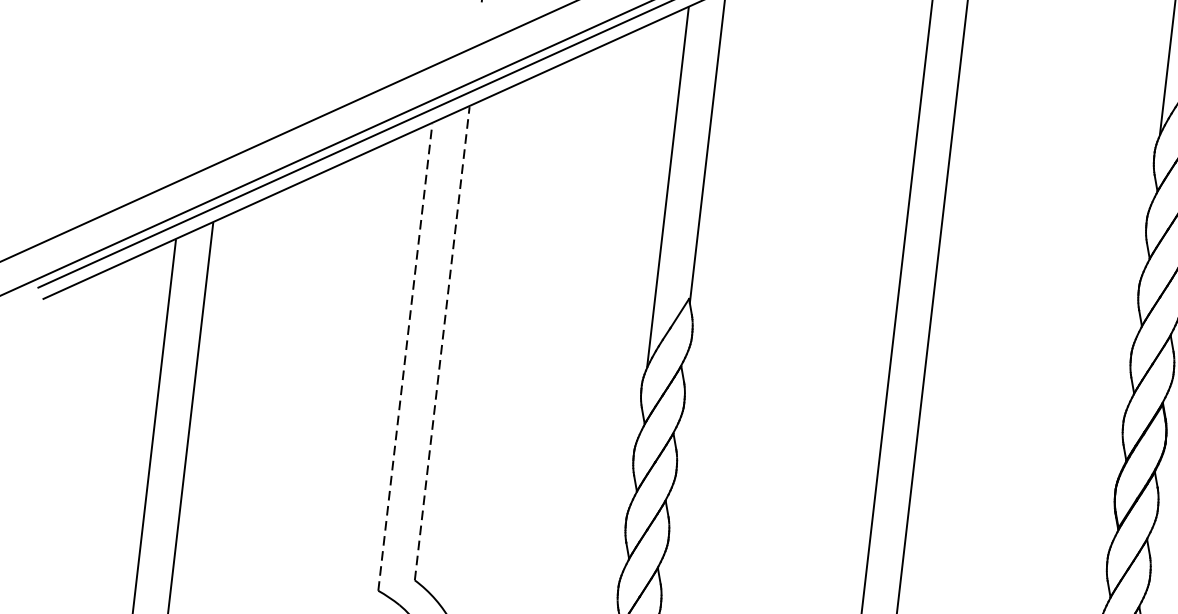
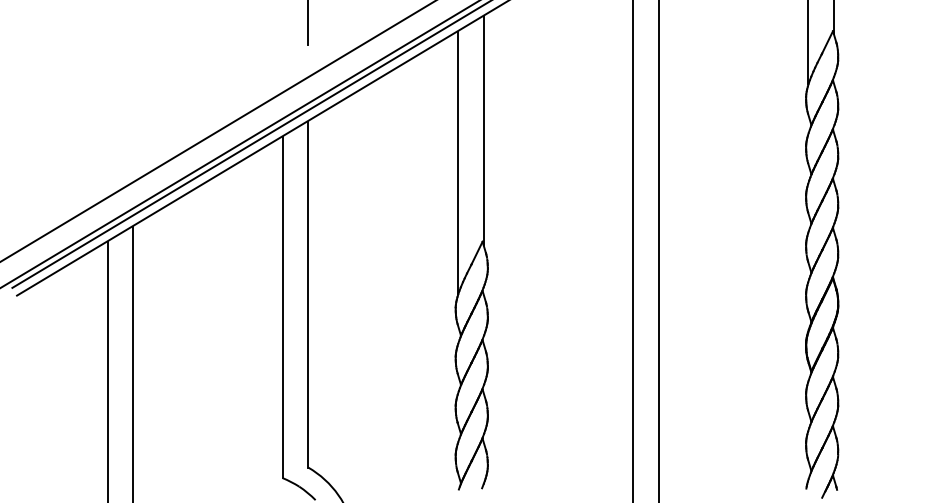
line: (442, 343) -> (308, 294), dashed -> solid
line: (404, 357) -> (282, 307), dashed -> solid

